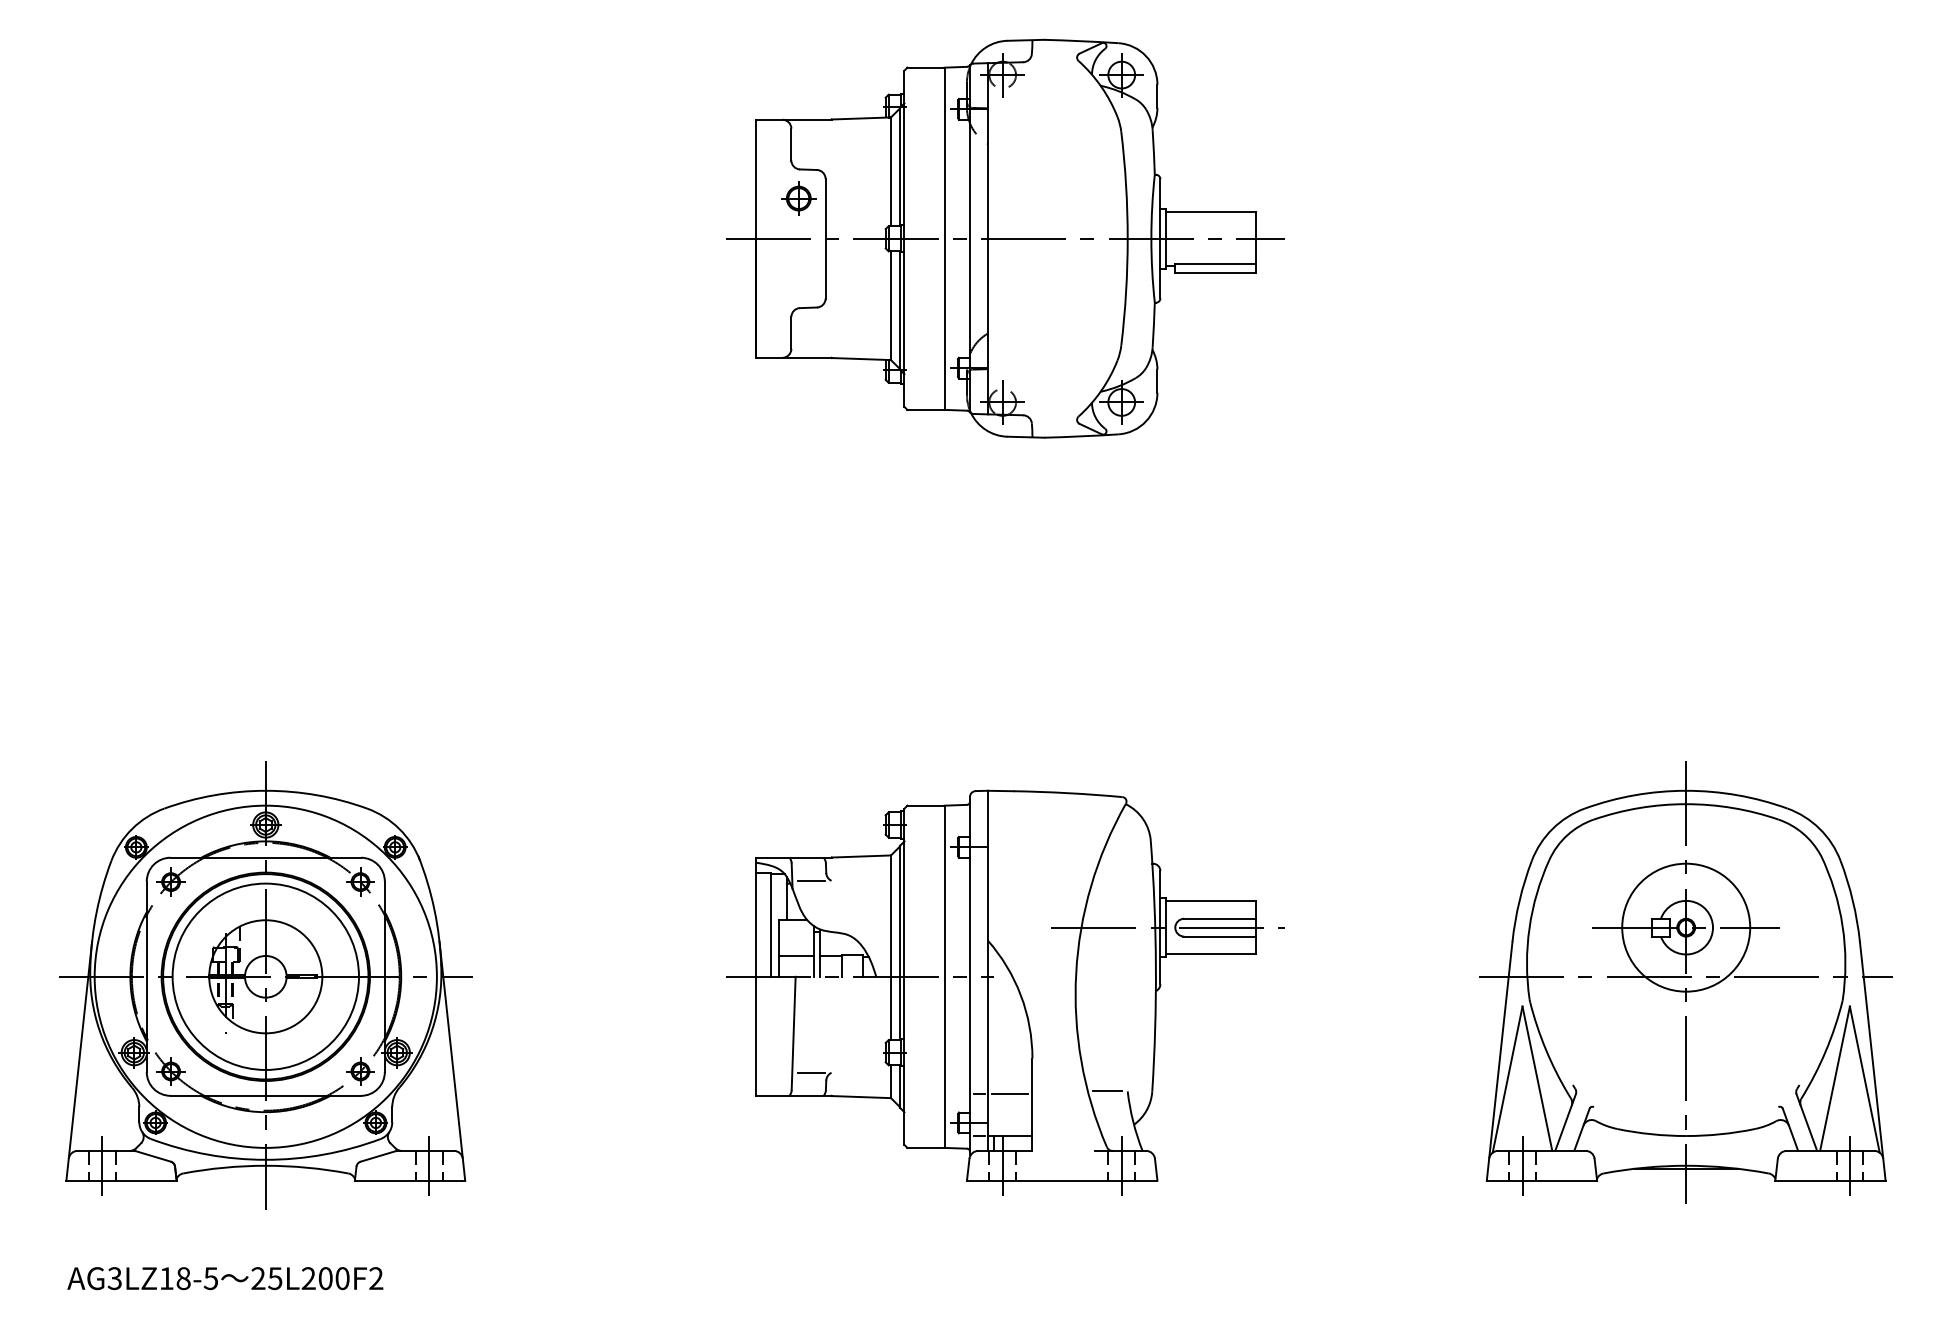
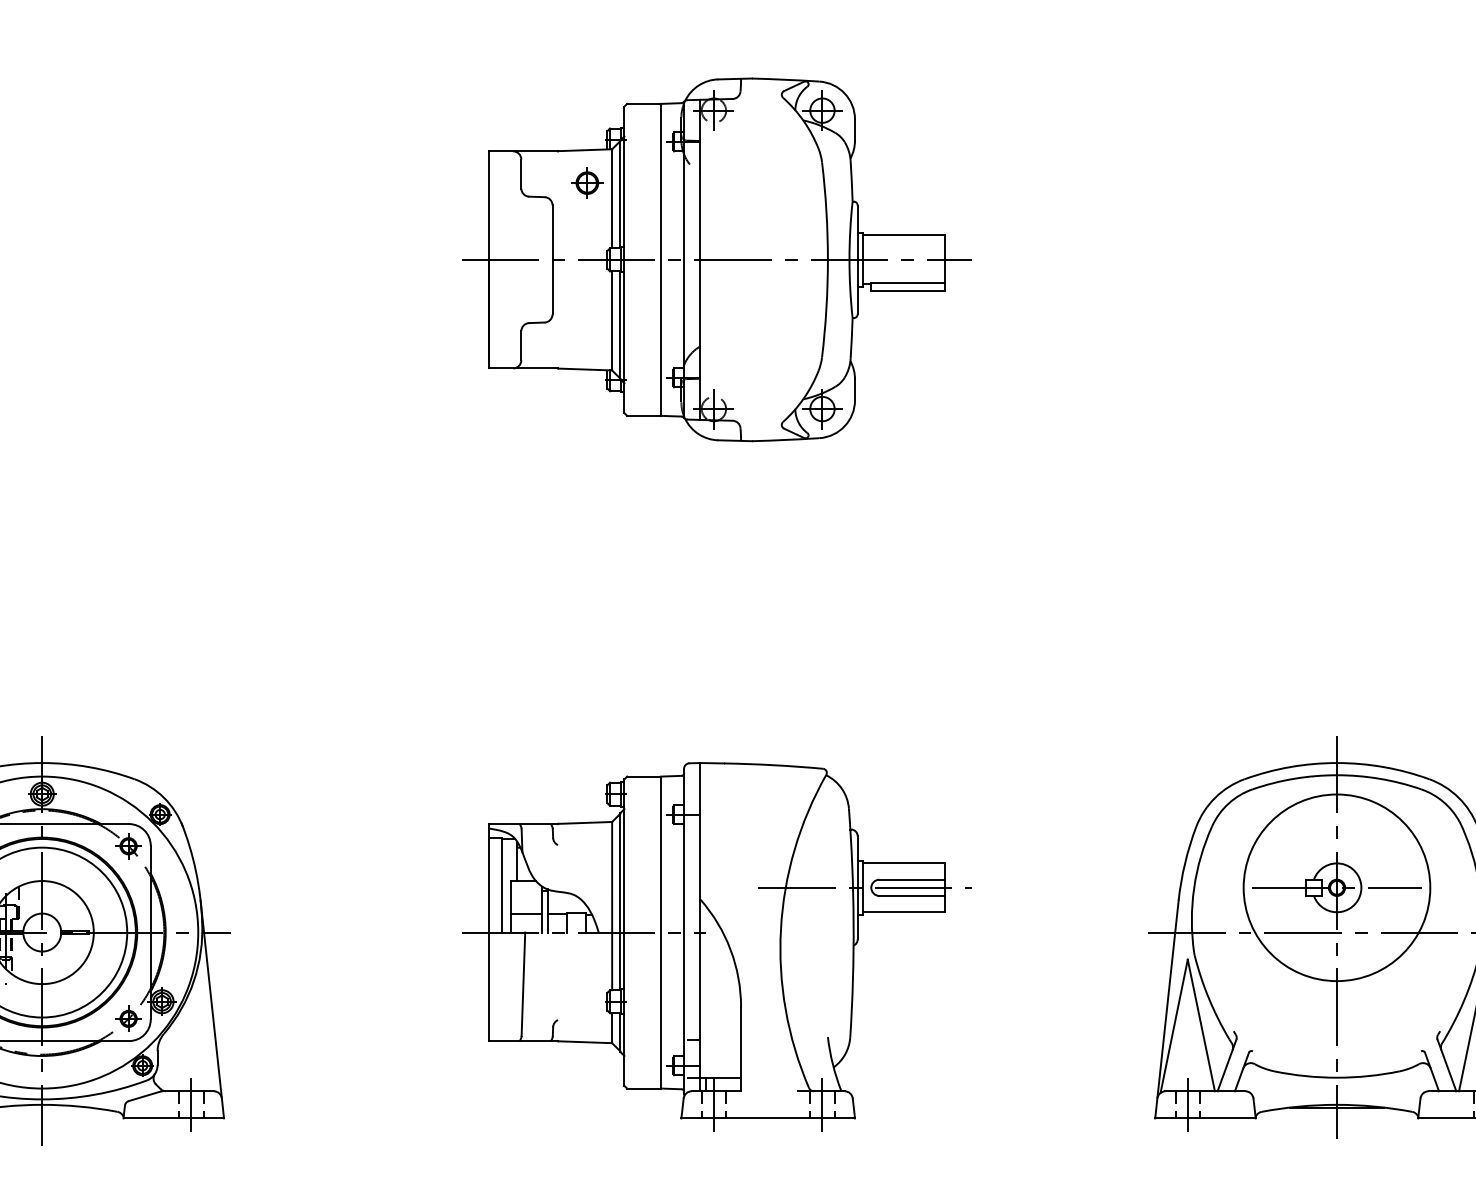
part: (798, 198) -> (587, 183), moved
line: (811, 880) -> (539, 844), removed
circle: (1686, 927) -> (1337, 887), size x1.6
line: (811, 1072) -> (539, 1019), removed
line: (1106, 1091) -> (808, 1037), removed
line: (1009, 1094) -> (720, 1039), removed

